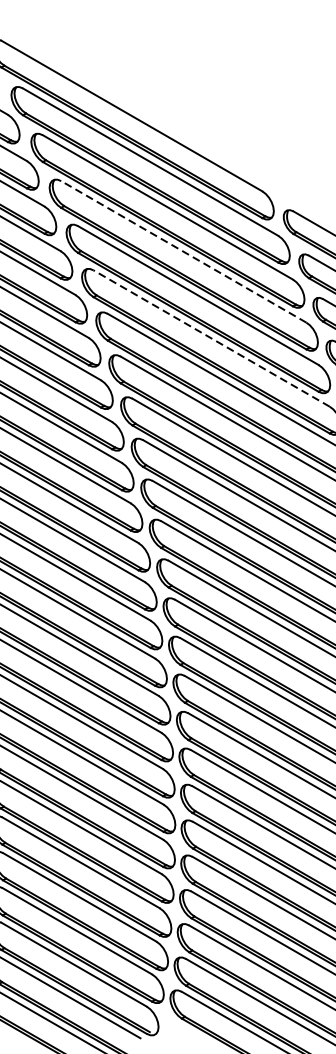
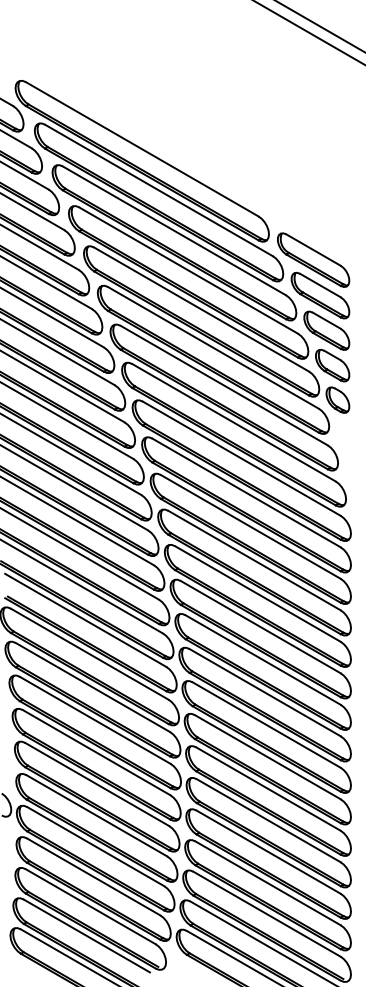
line: (183, 251) -> (188, 270), dashed -> solid
line: (211, 338) -> (213, 347), dashed -> solid

